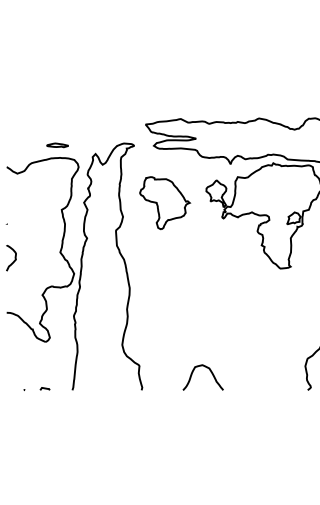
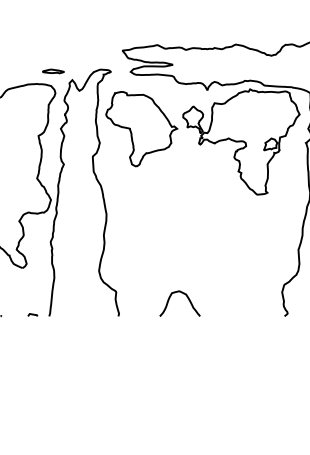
part: (57, 145) -> (53, 71), moved
part: (164, 203) -> (141, 129), size x1.43
curve: (44, 388) -> (32, 314), moved

